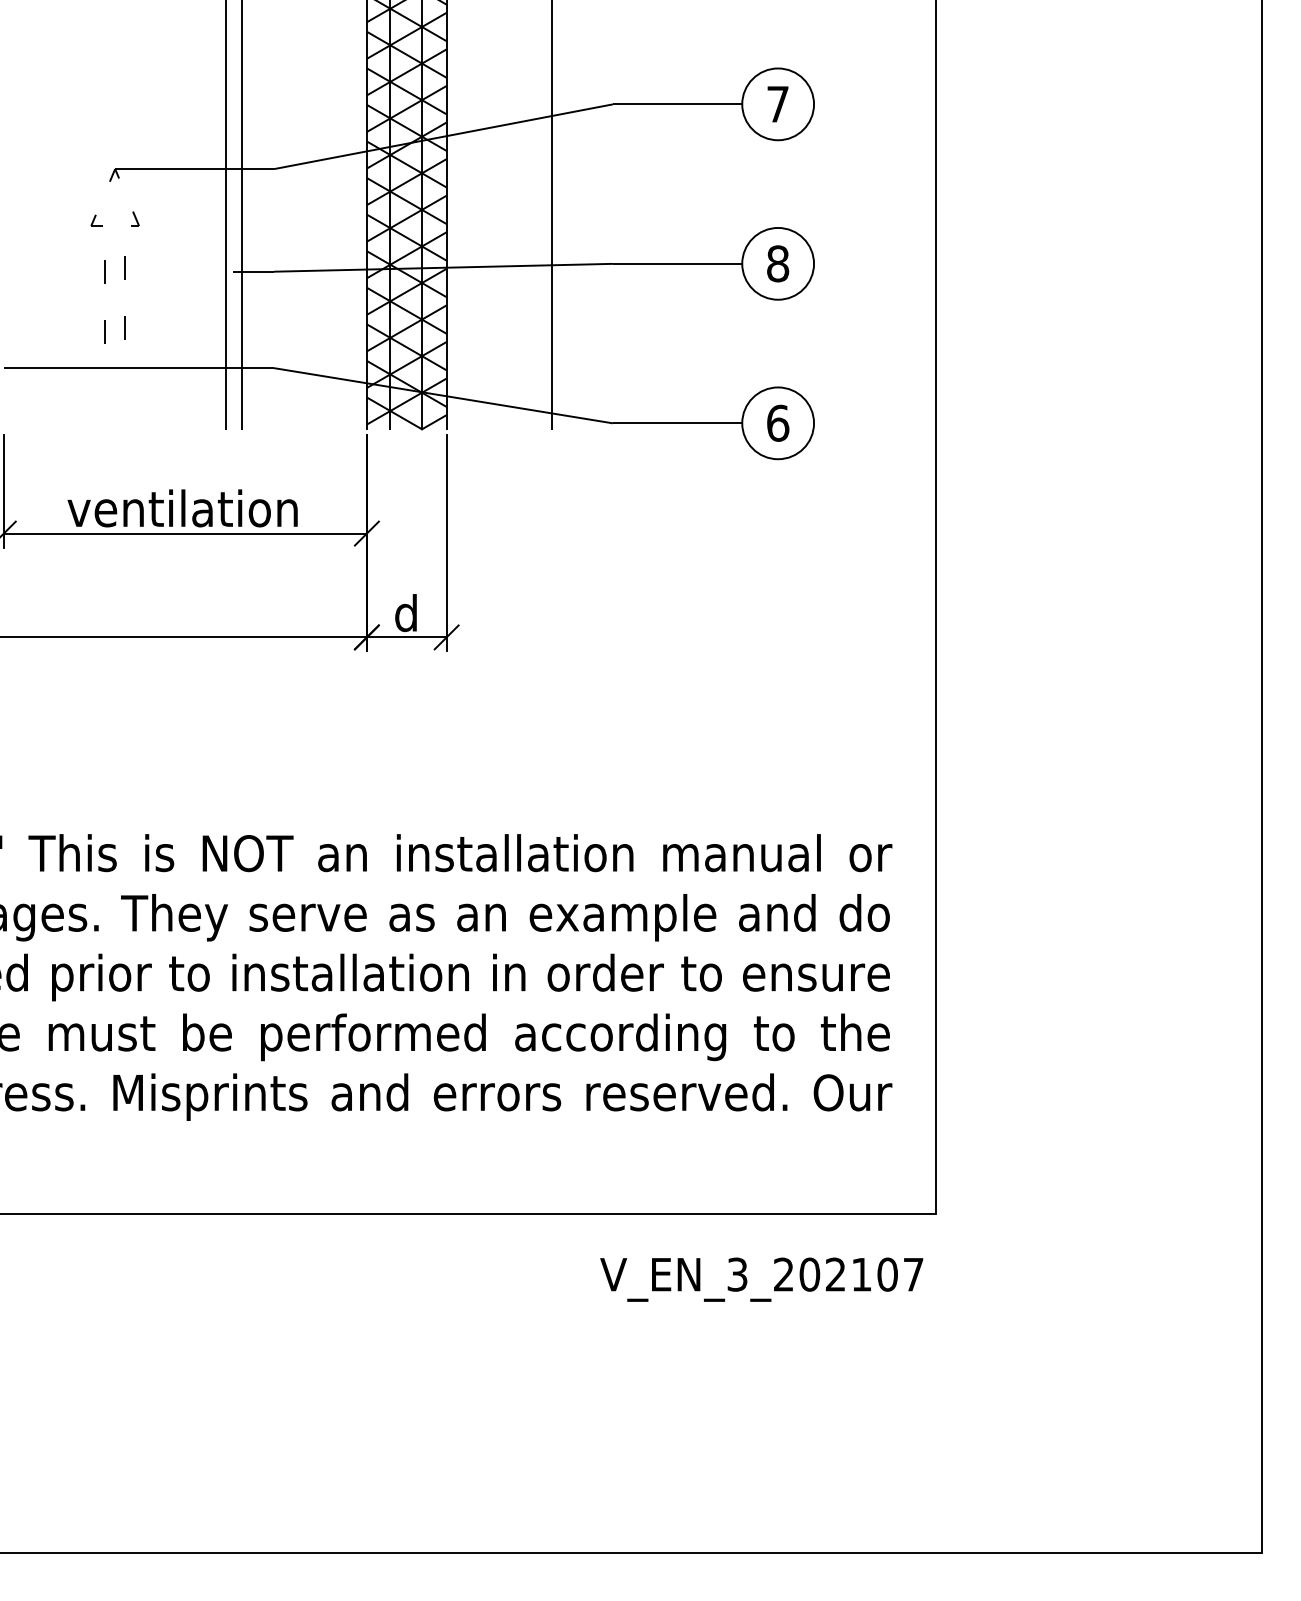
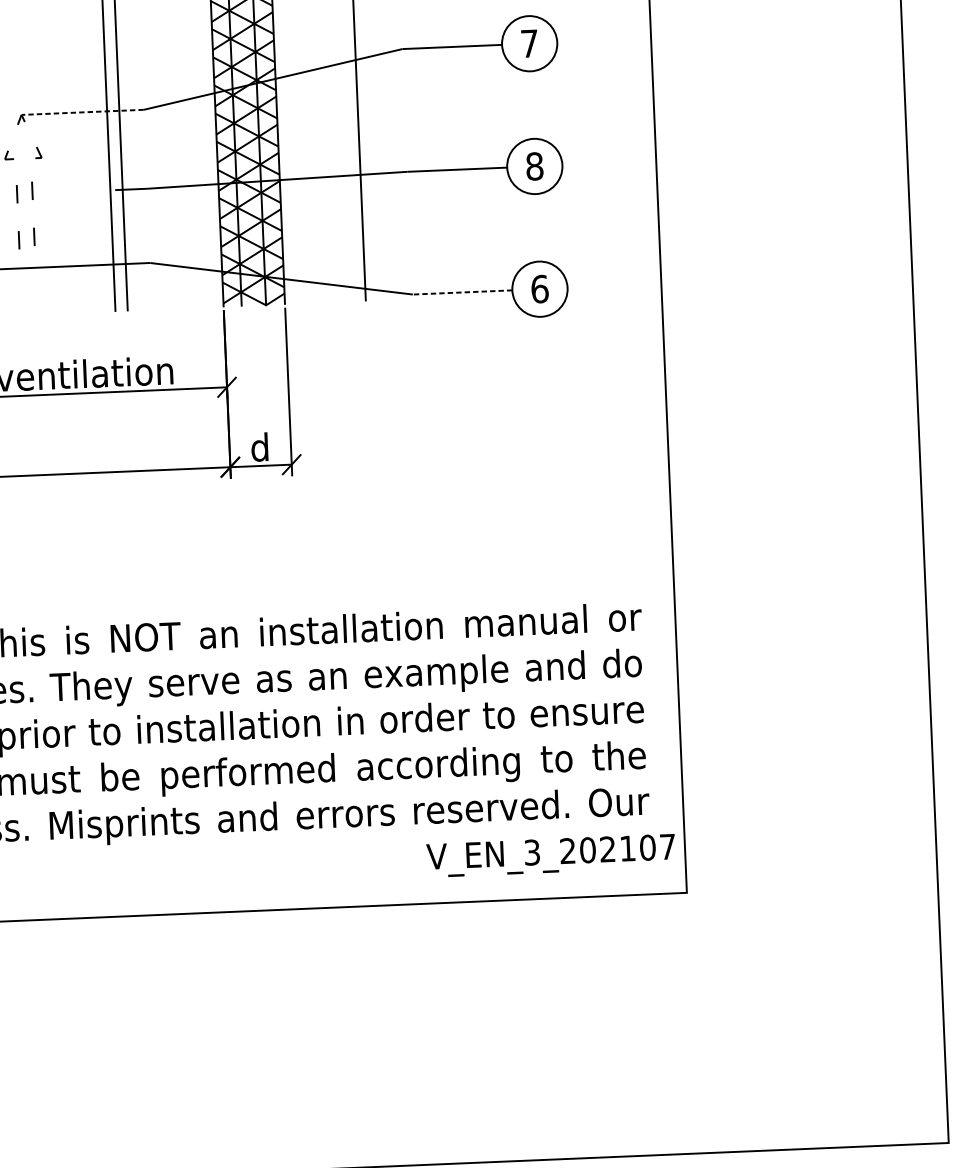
line: (194, 169) -> (82, 112), solid -> dashed
line: (677, 423) -> (462, 292), solid -> dashed
text: (761, 1279) -> (550, 855), moved

